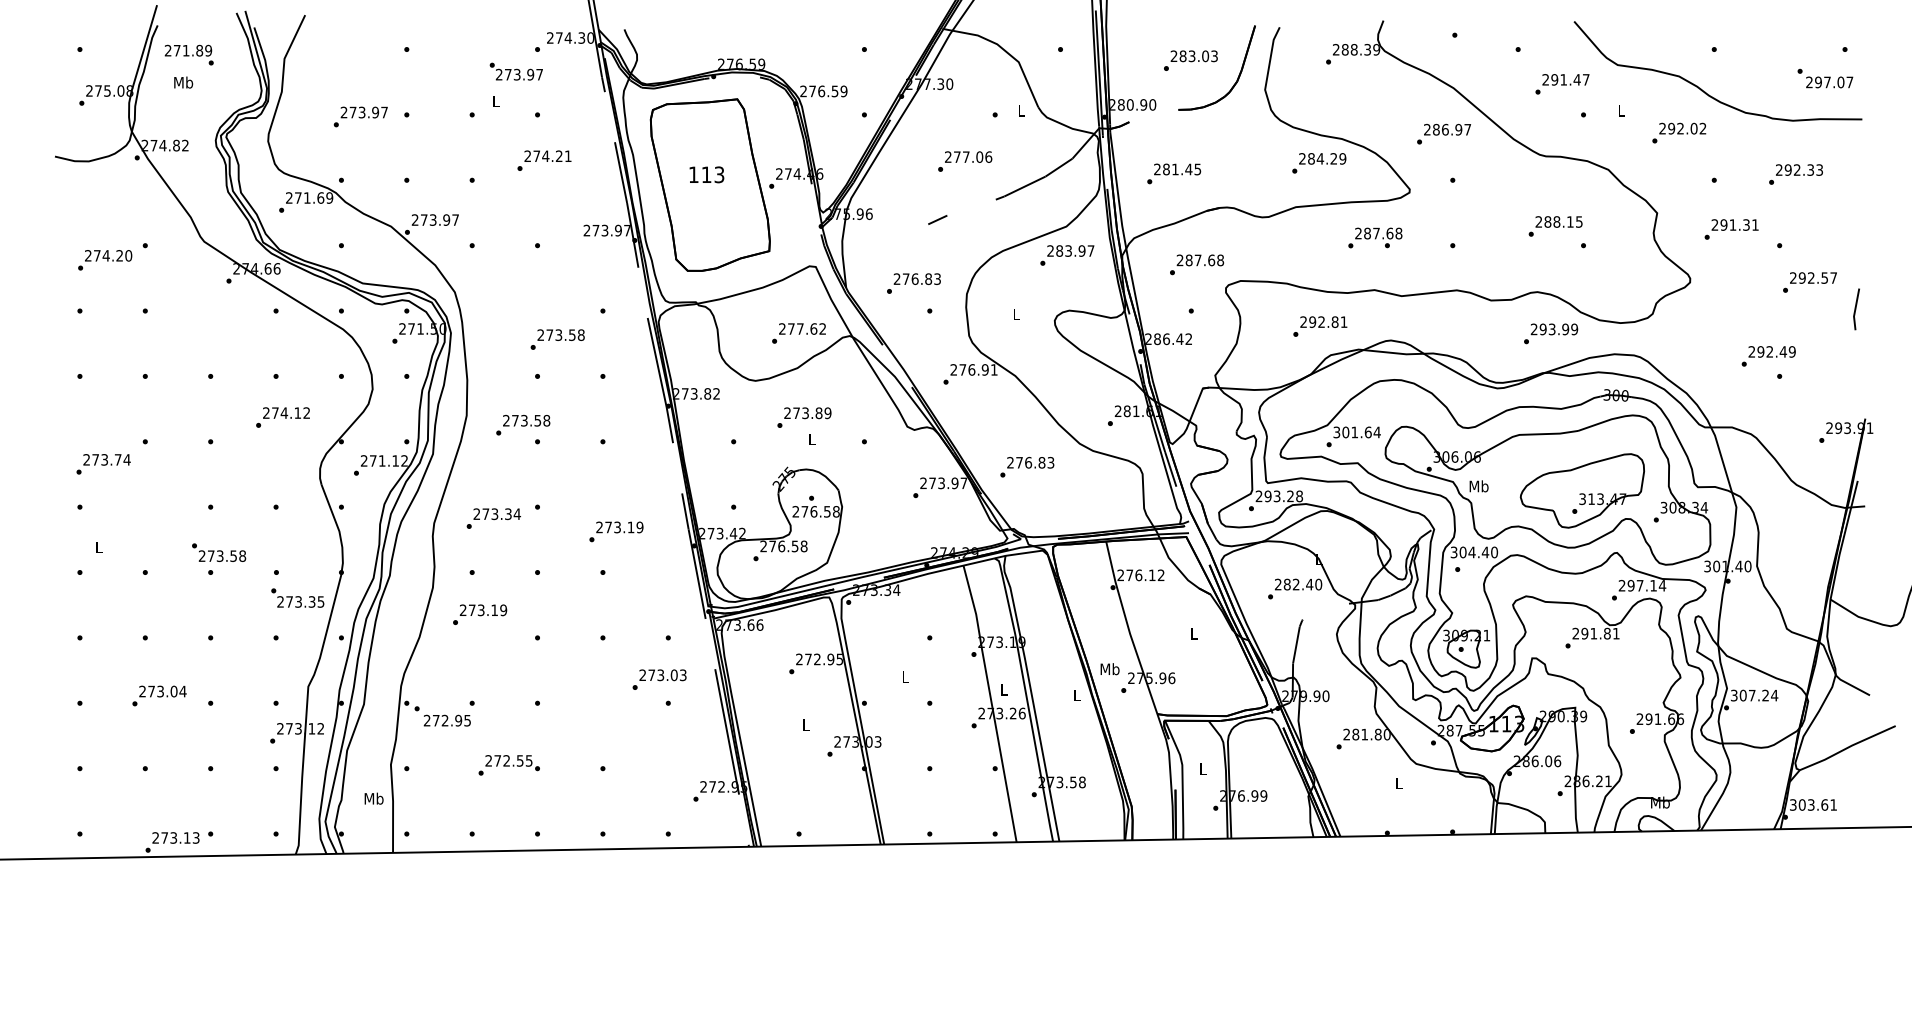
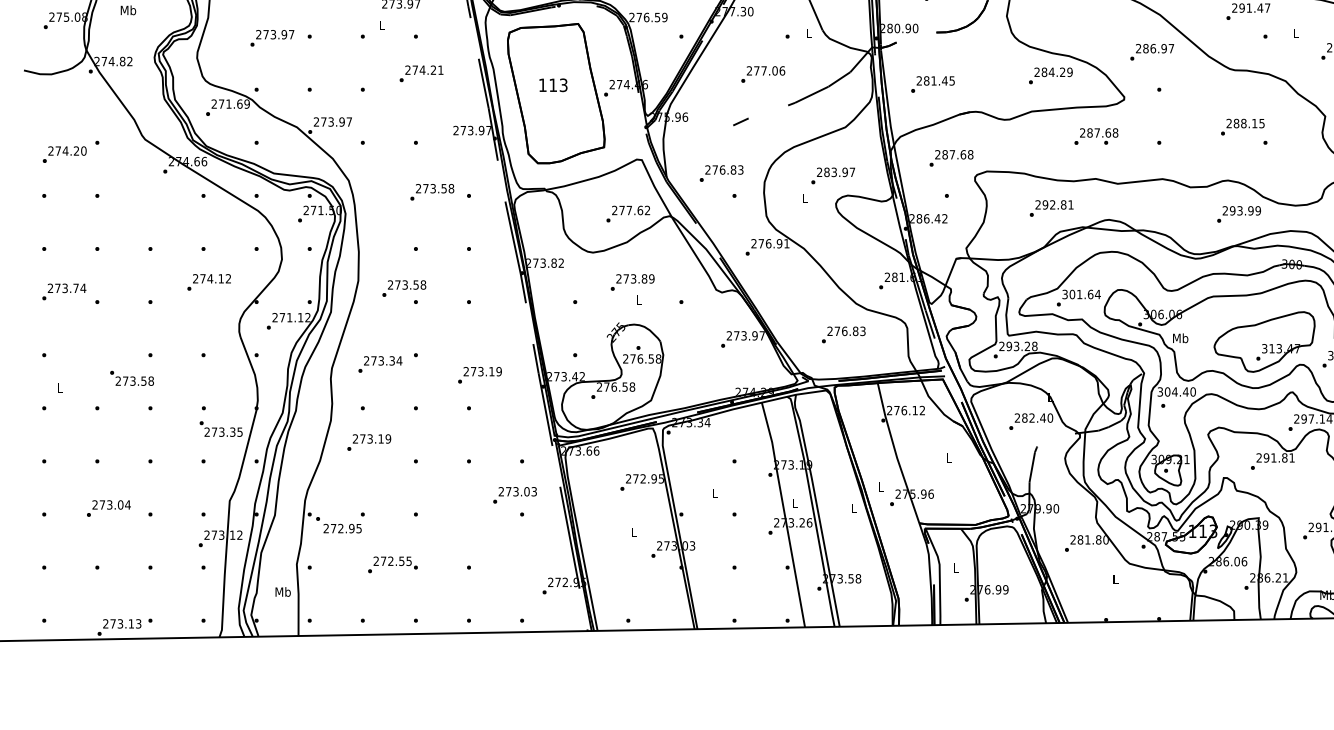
text: (1067, 255) -> (833, 175), moved
text: (557, 339) -> (432, 192), moved
text: (103, 464) -> (64, 292), moved
text: (1027, 467) -> (843, 335), moved
text: (219, 552) -> (132, 378), moved
text: (1109, 669) -> (880, 487), Mb -> L

